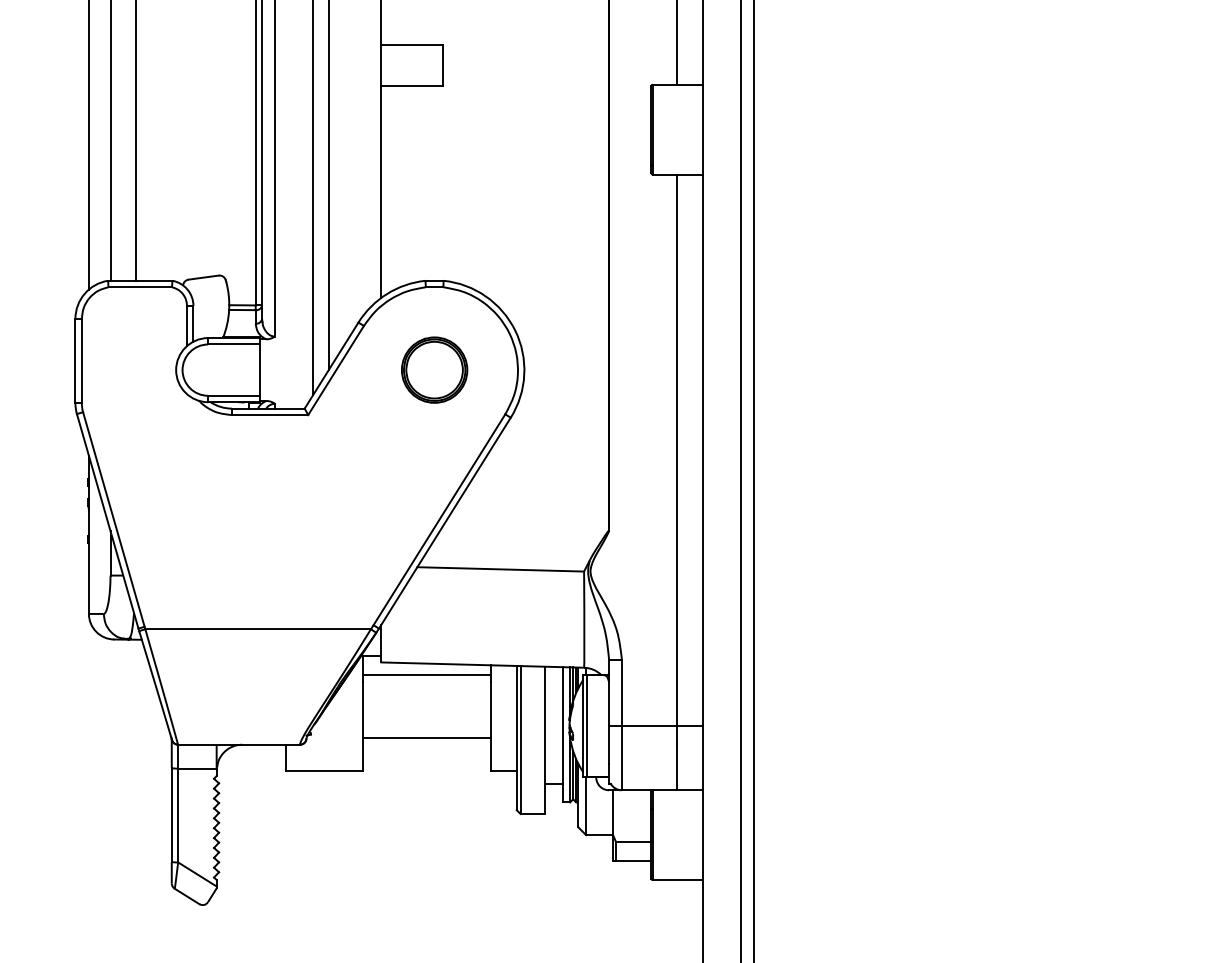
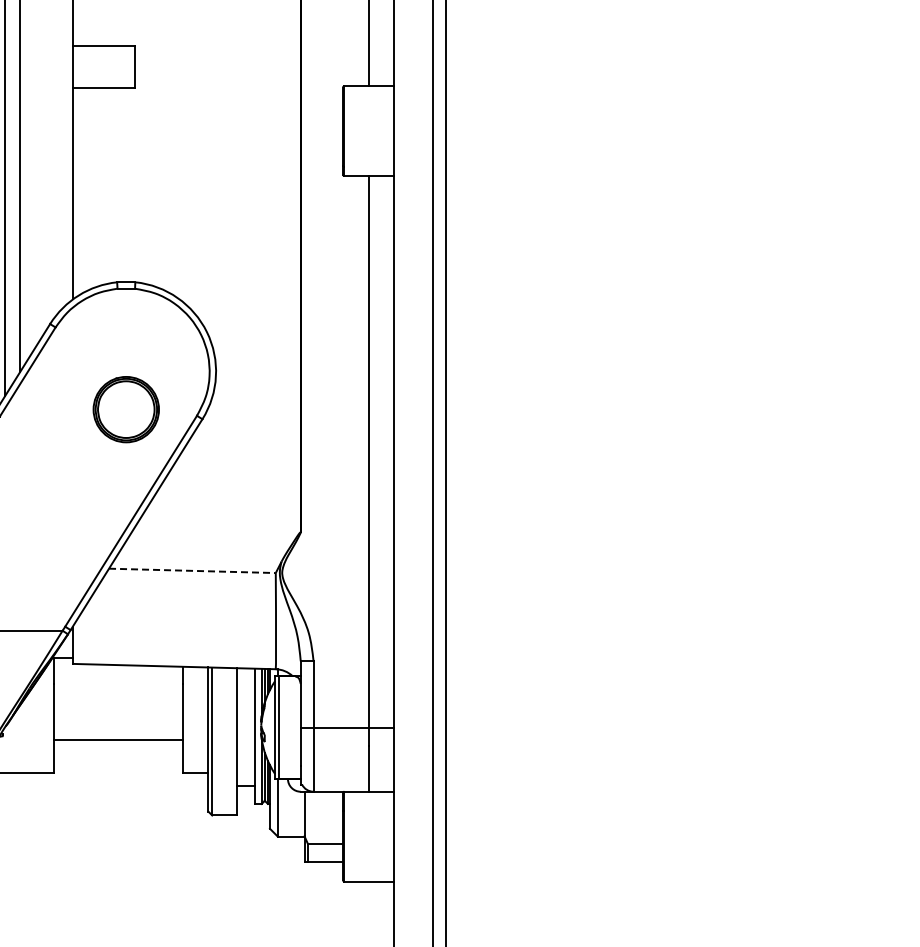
part: (434, 369) -> (126, 408), moved
line: (501, 569) -> (193, 570), solid -> dashed
line: (426, 675) -> (118, 676), removed

